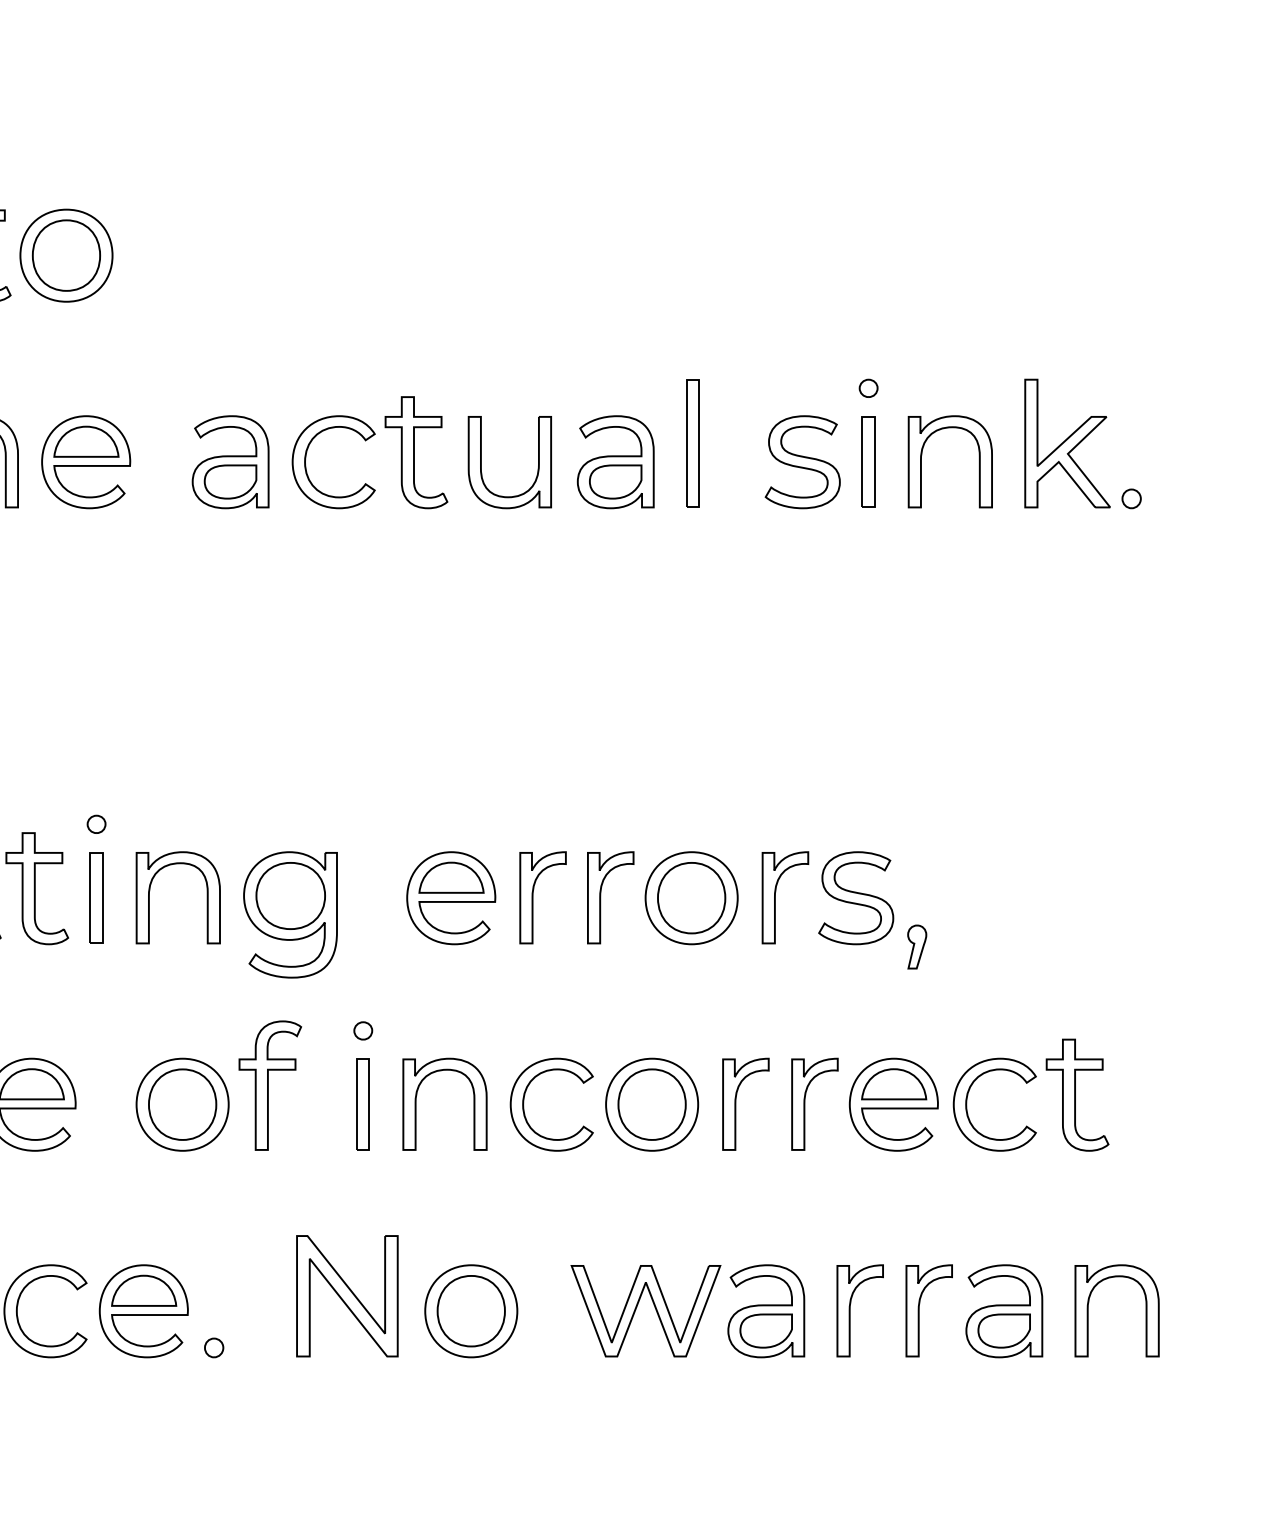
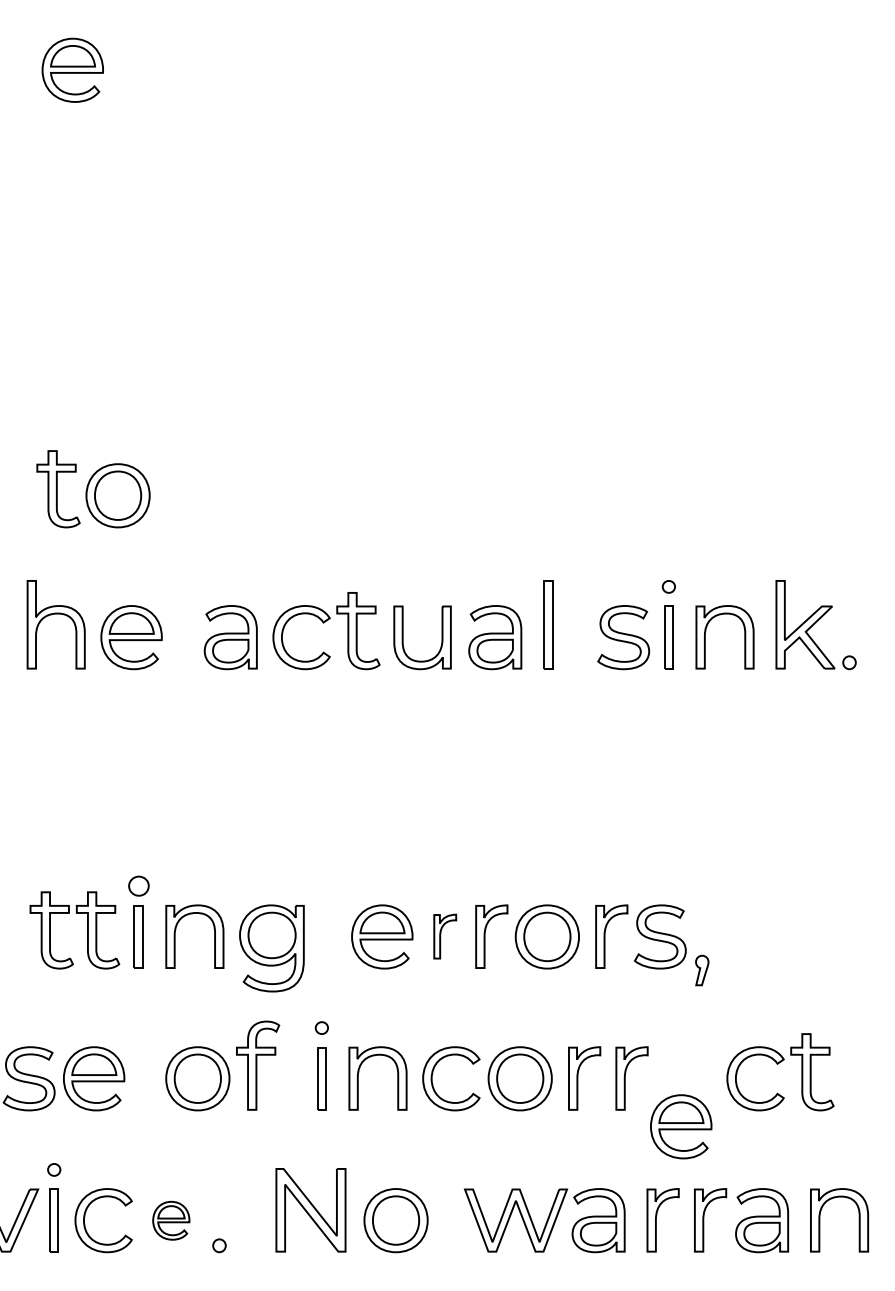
part: (96, 824) -> (138, 886), size x1.6
part: (541, 897) -> (444, 936), size x0.7
part: (894, 1104) -> (681, 1126), moved
part: (144, 1311) -> (171, 1220), size x0.6

